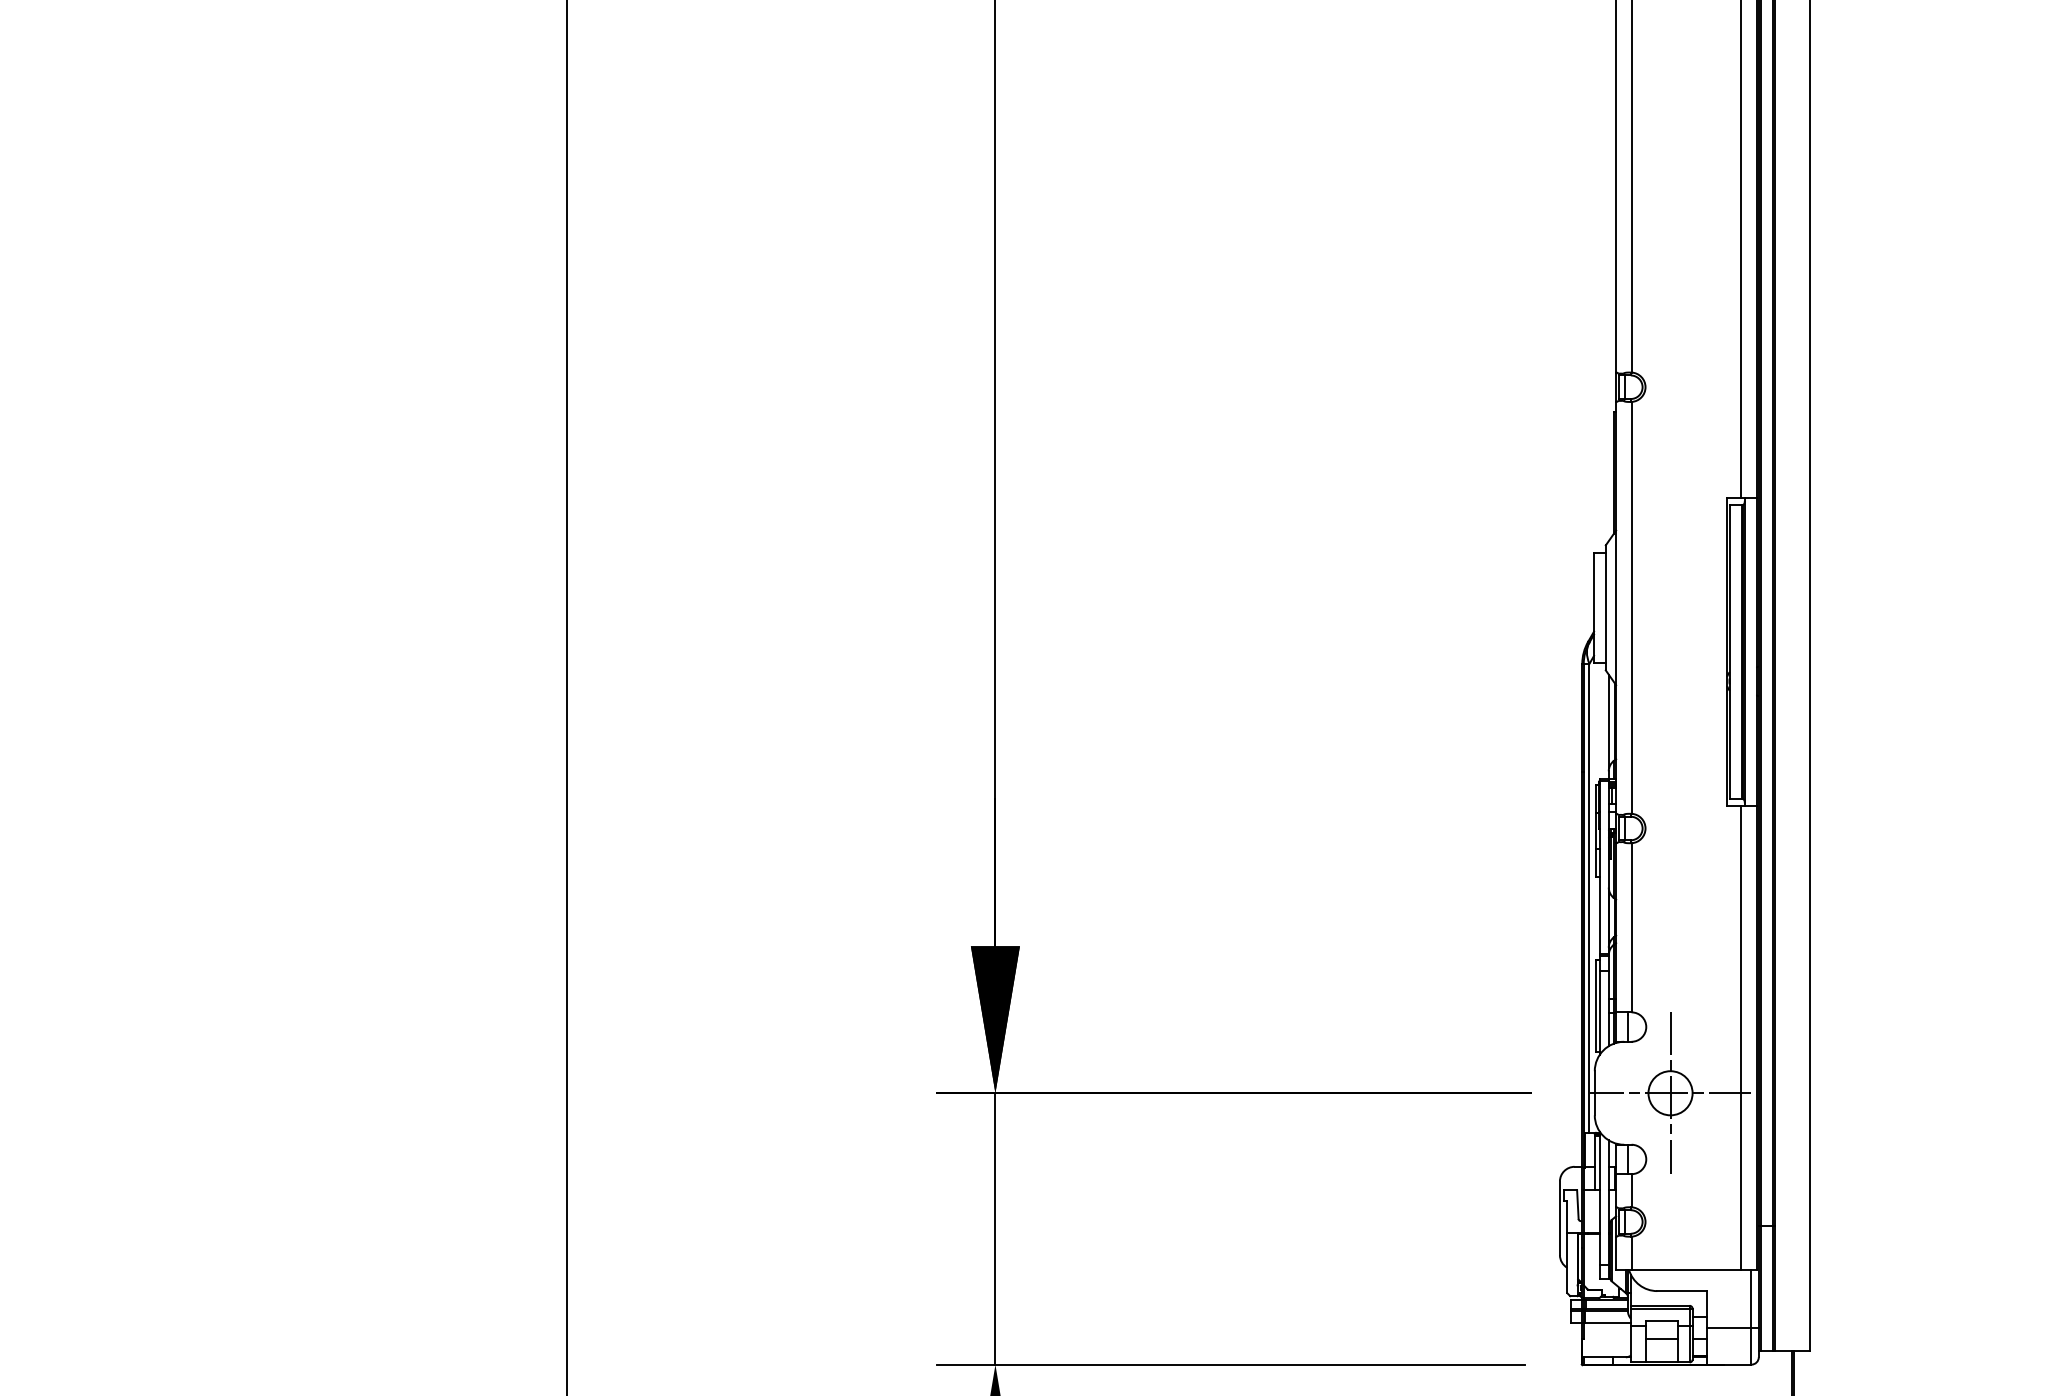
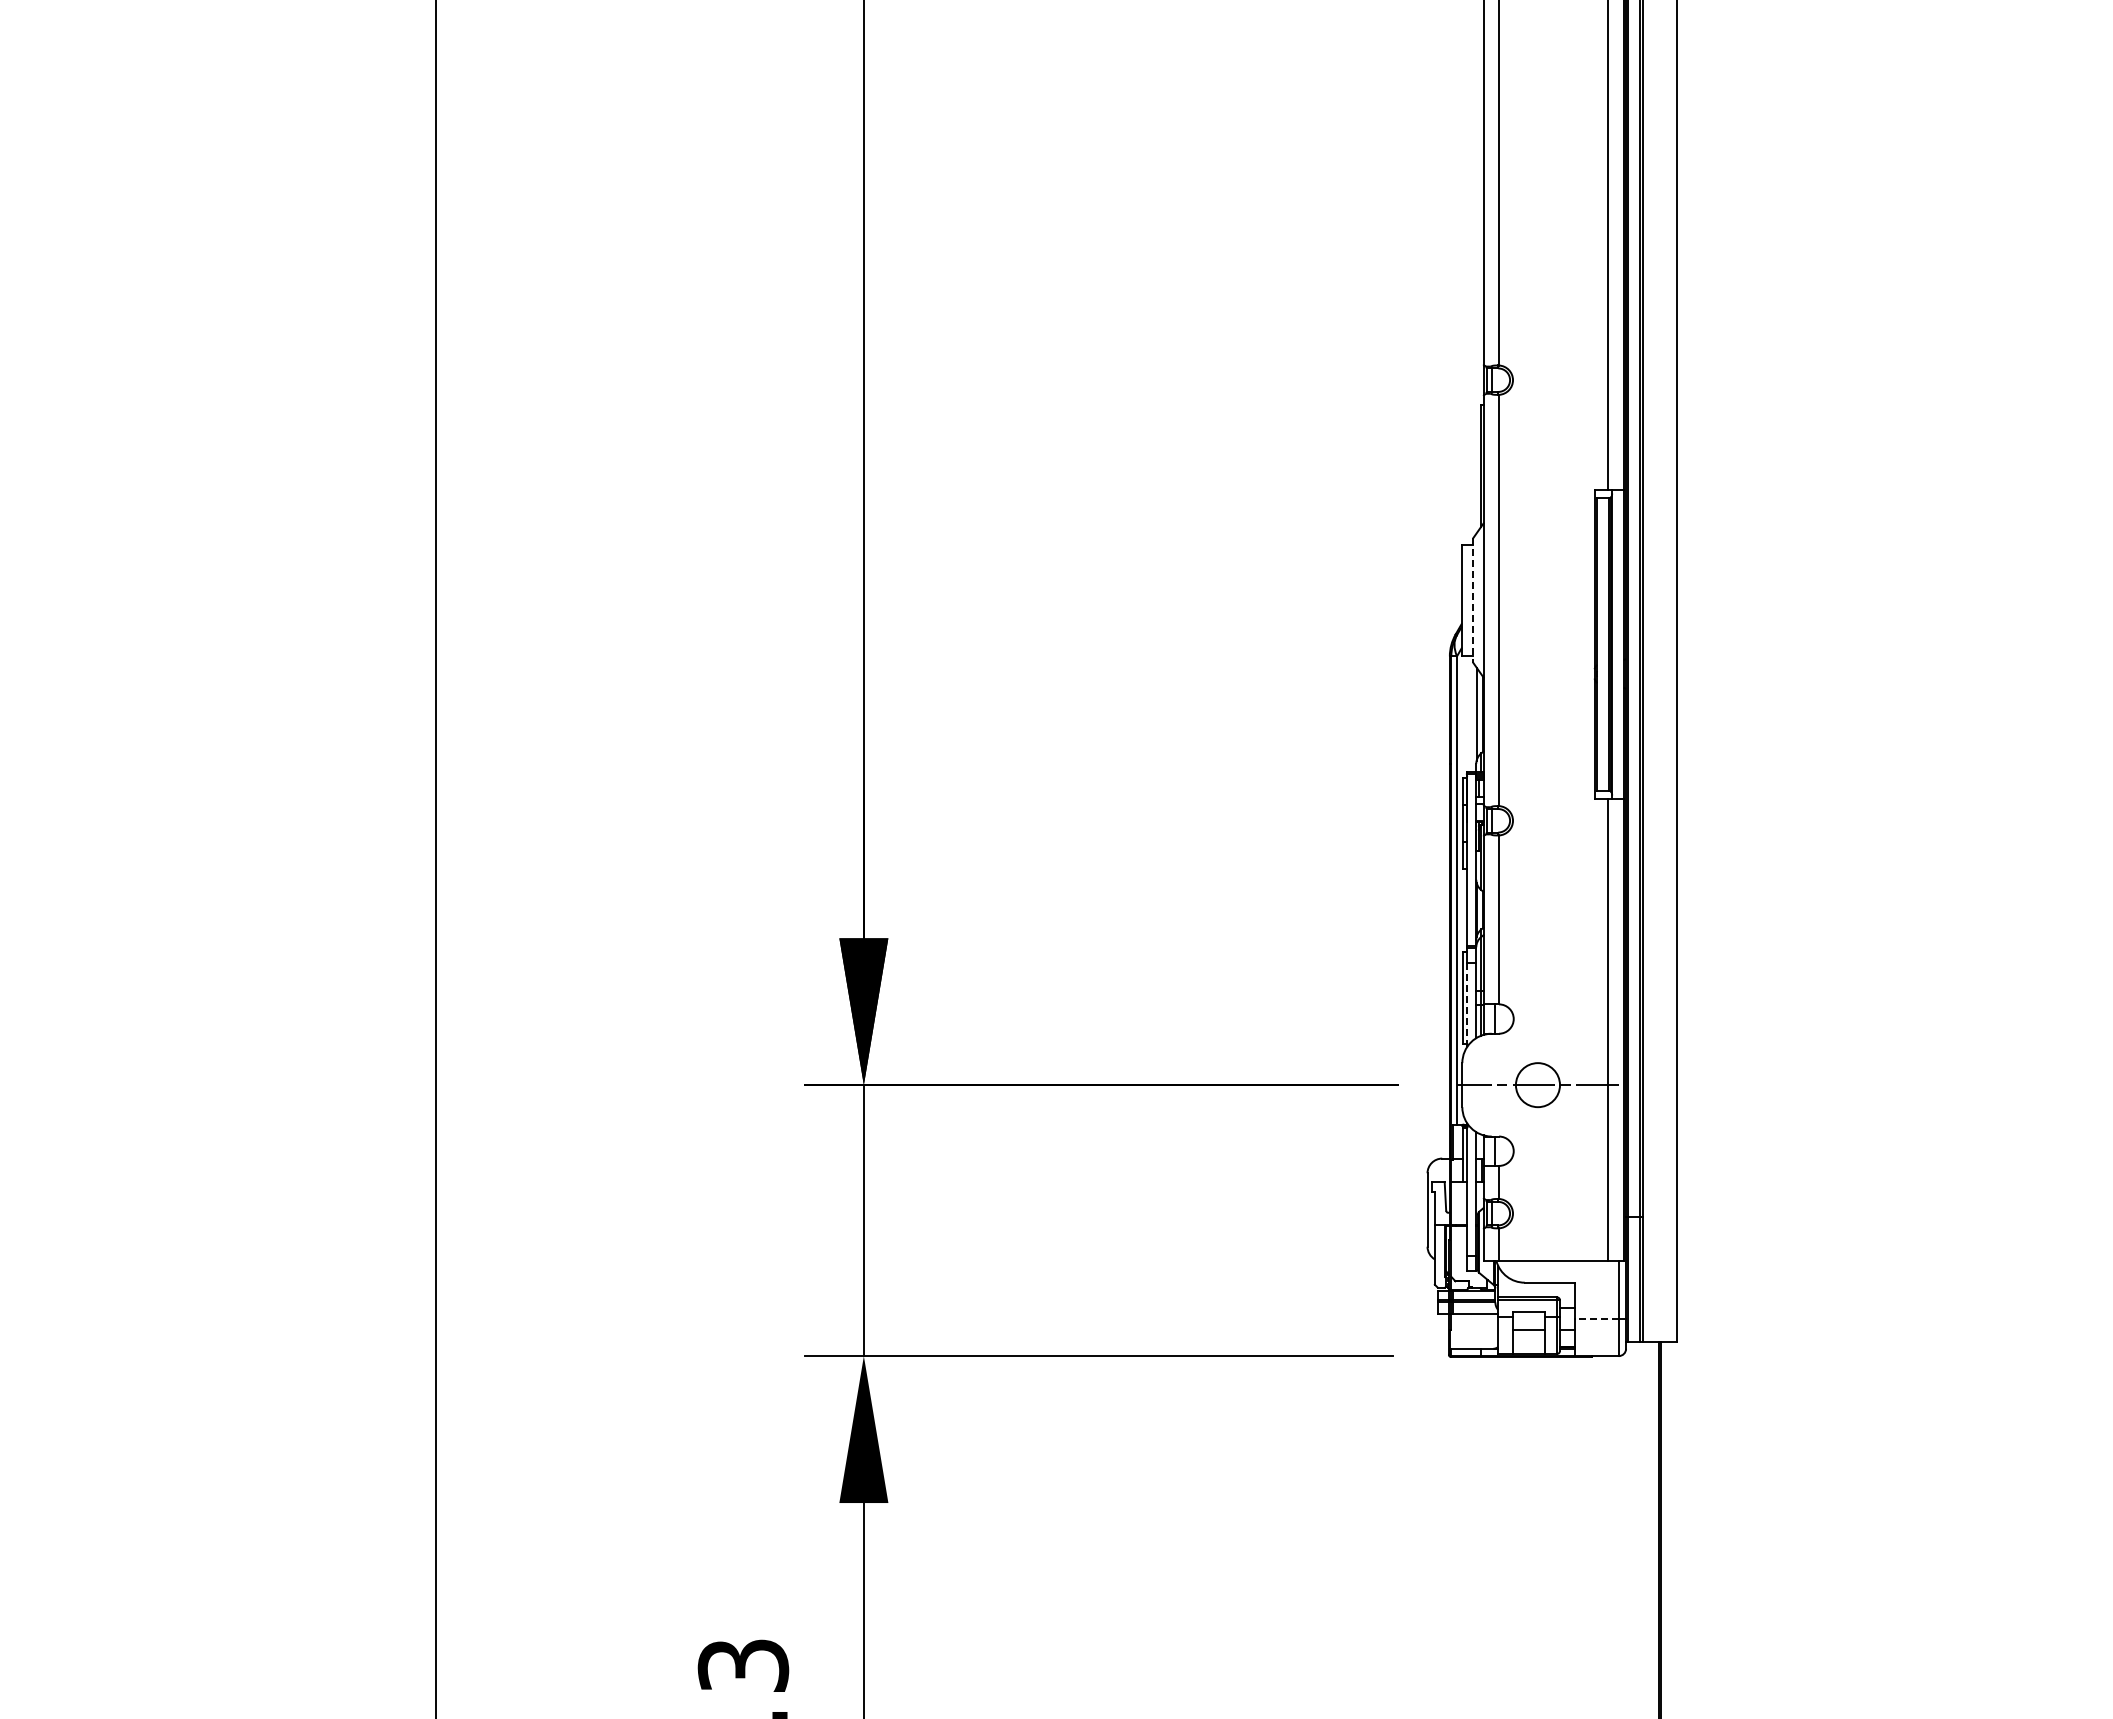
line: (1605, 607) -> (1473, 600), solid -> dashed
line: (1599, 1012) -> (1467, 1004), solid -> dashed
line: (1670, 1092) -> (1537, 1084), removed
line: (1729, 1327) -> (1596, 1319), solid -> dashed

